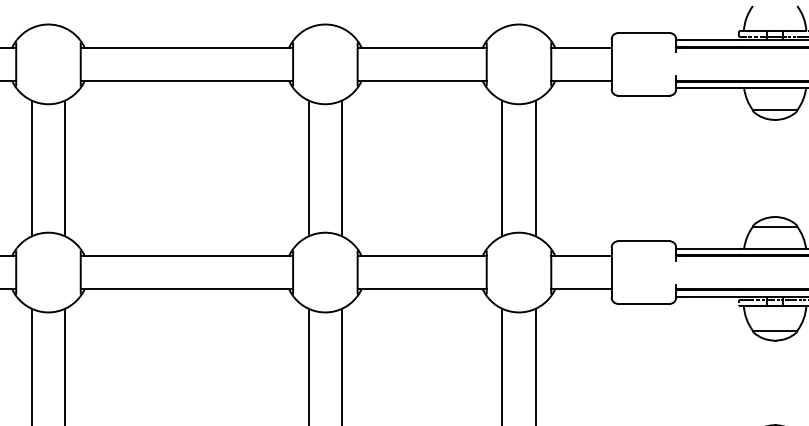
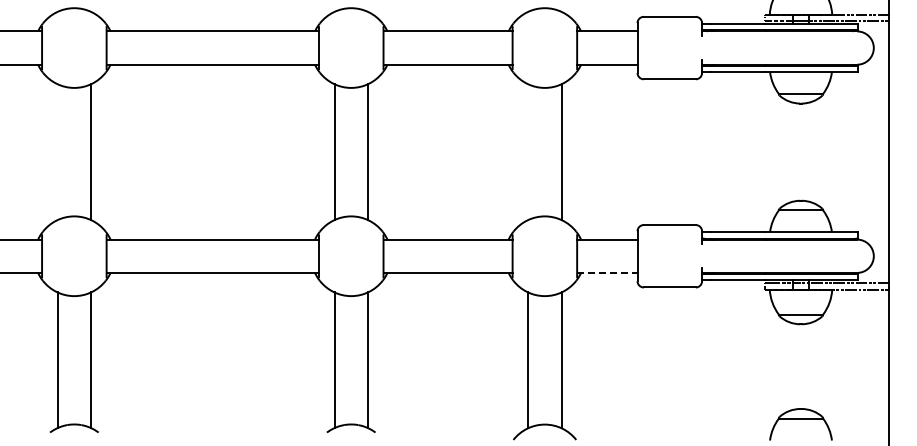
line: (31, 168) -> (57, 152), removed
line: (502, 168) -> (528, 152), removed
line: (581, 288) -> (607, 272), solid -> dashed

